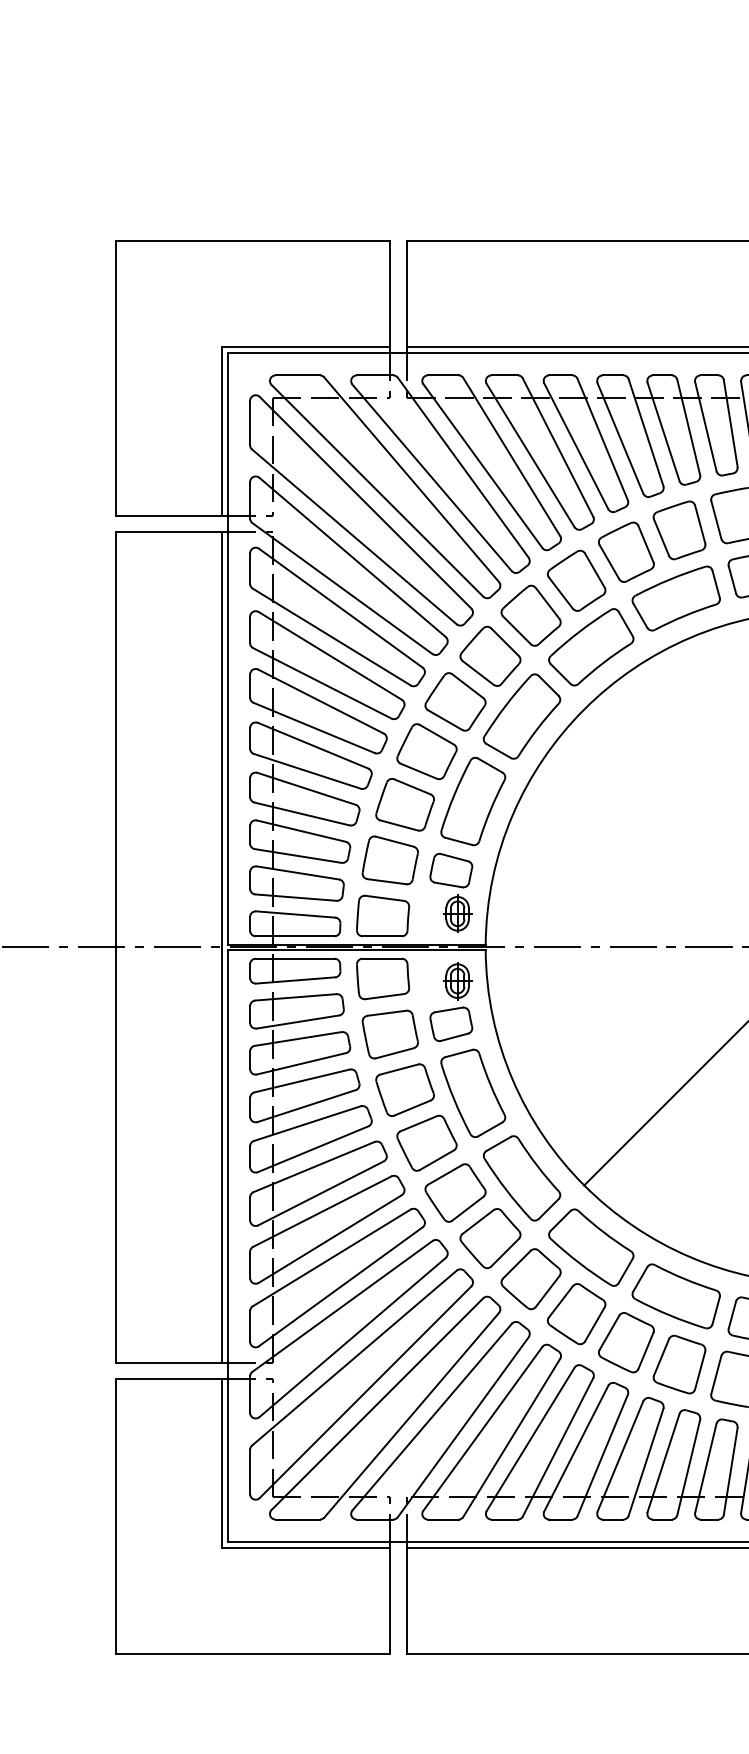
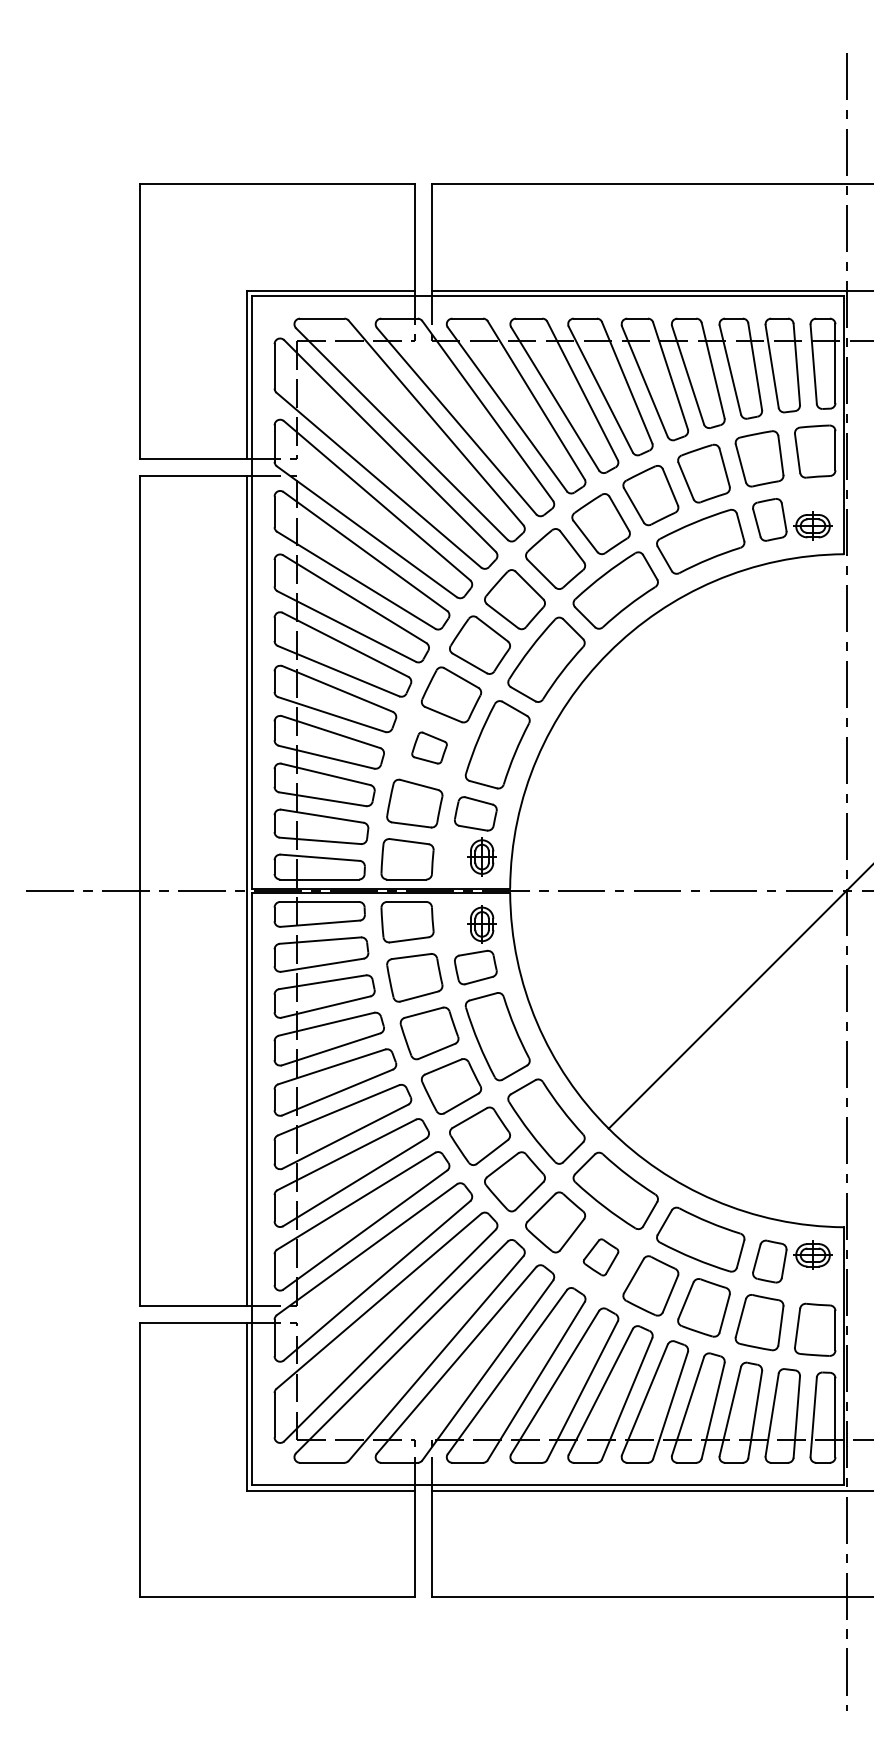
part: (405, 804) -> (429, 747), size x0.6
part: (576, 1314) -> (600, 1257), size x0.6

